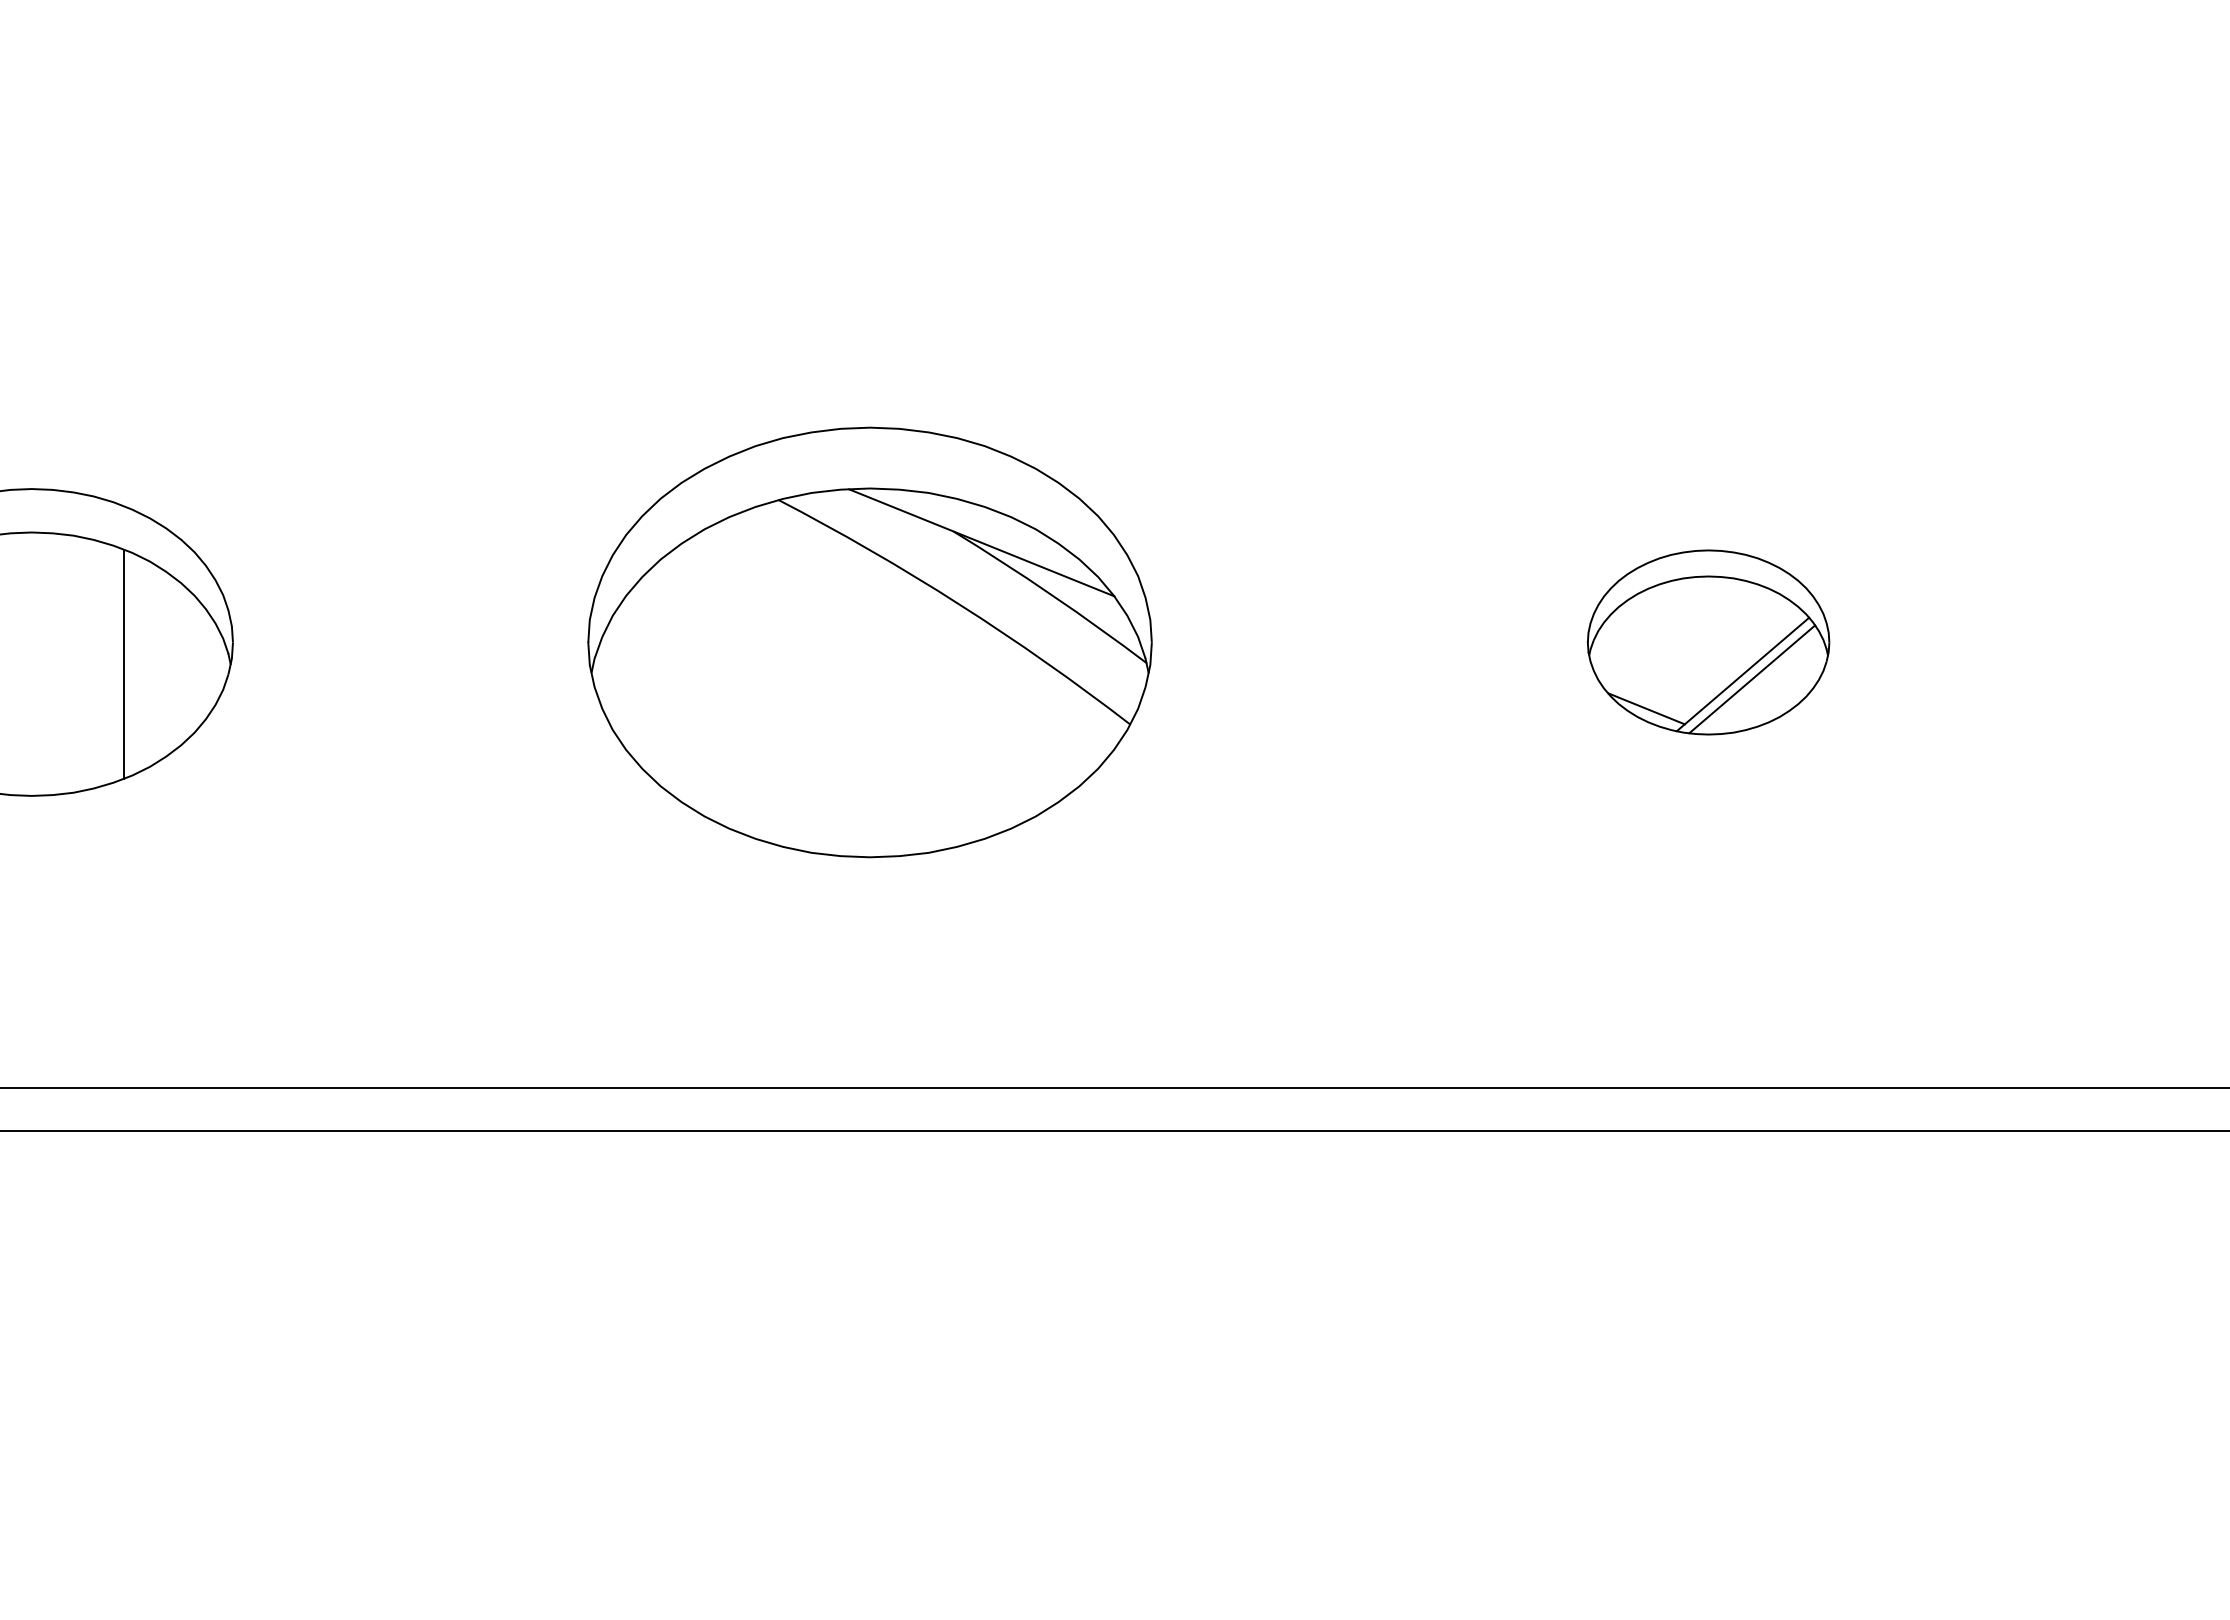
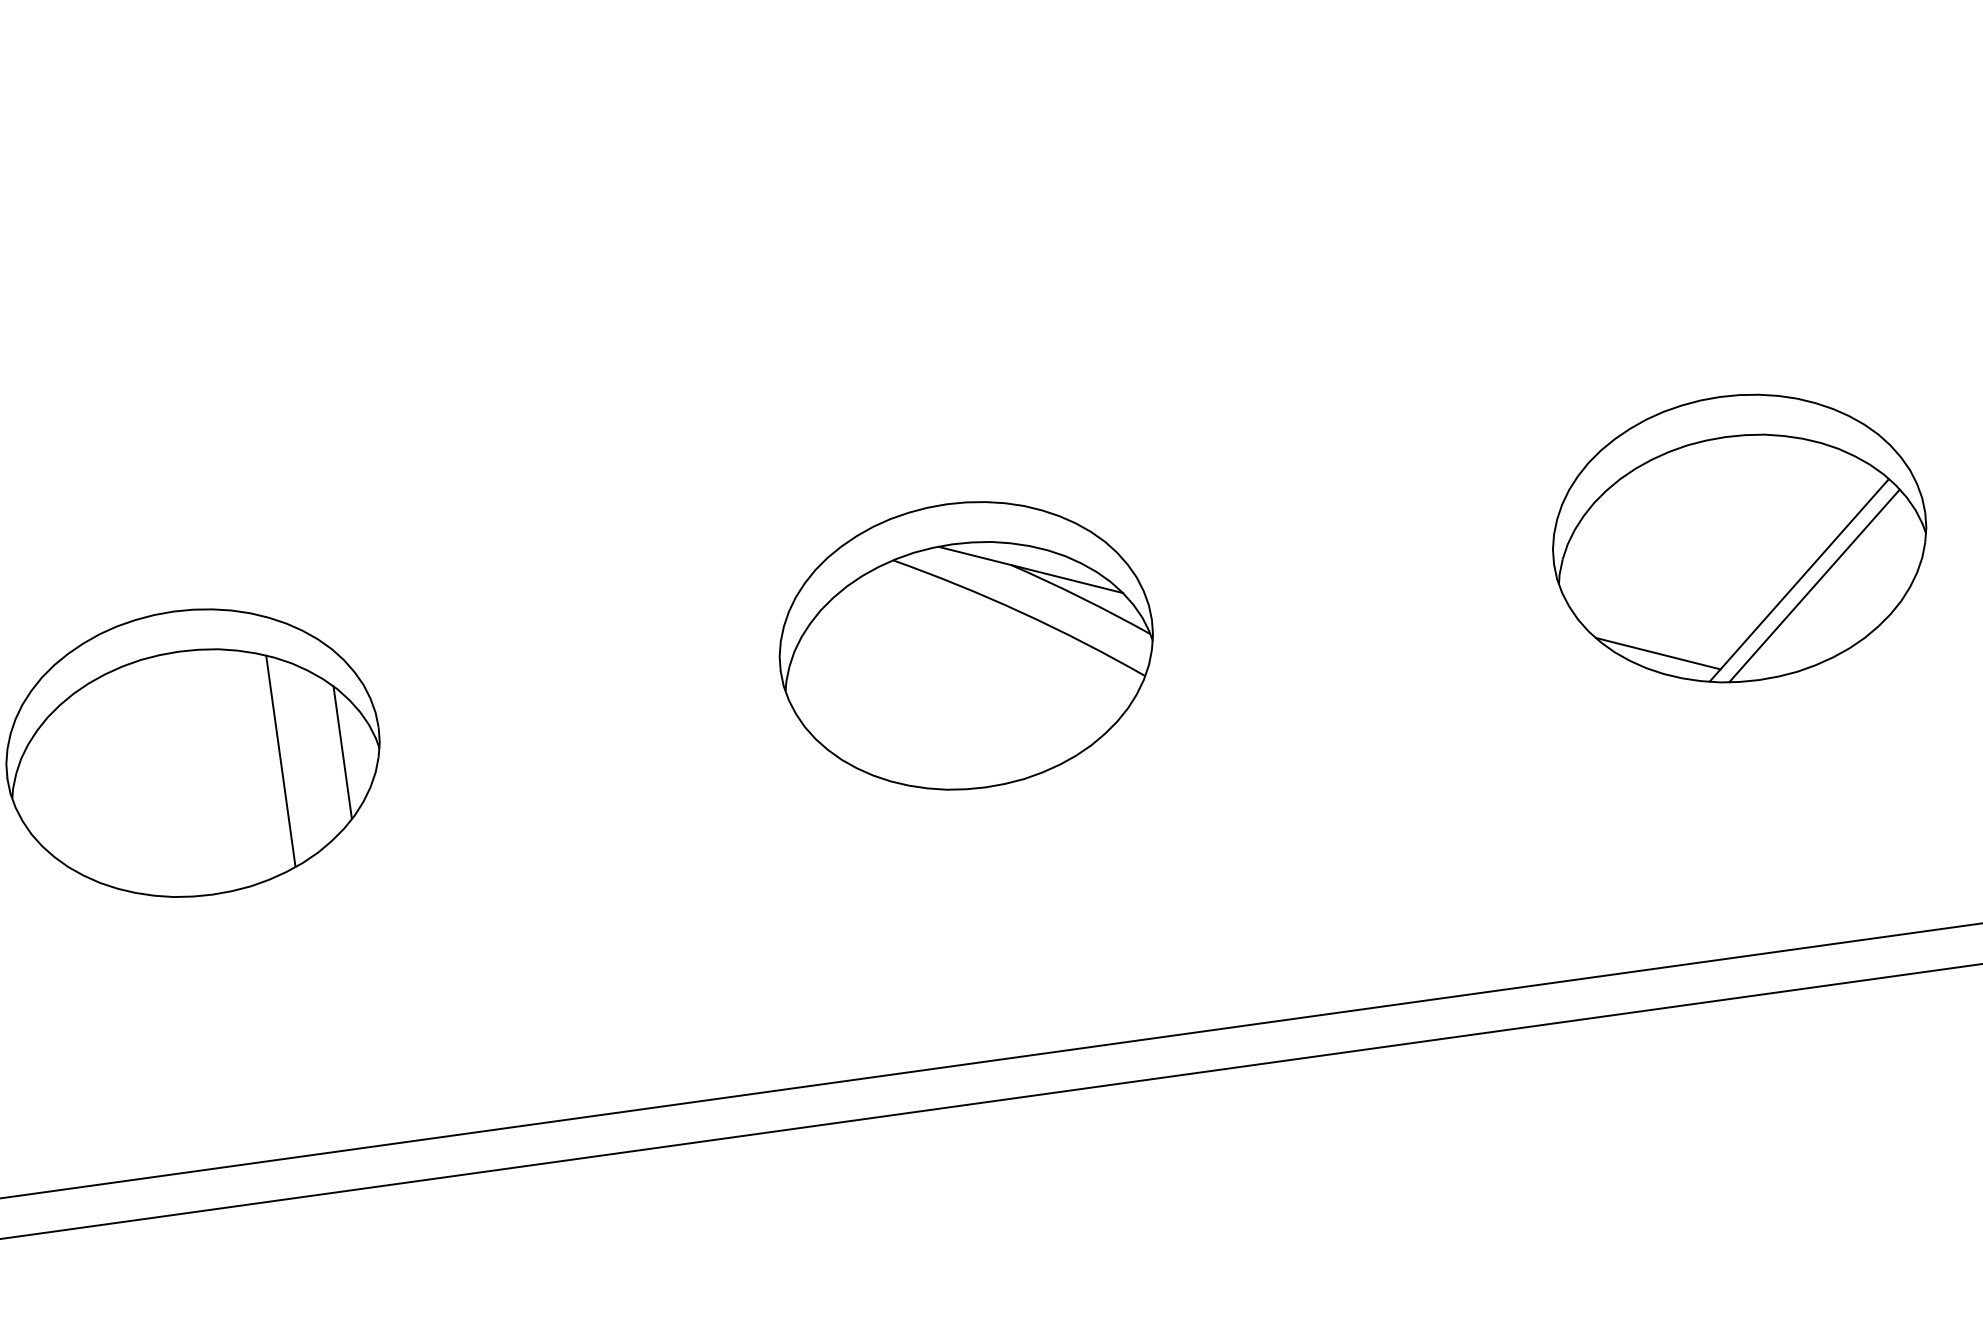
part: (870, 642) -> (966, 645), size x0.71
part: (1708, 642) -> (1739, 538), size x1.67
line: (191, 664) -> (343, 752), added

